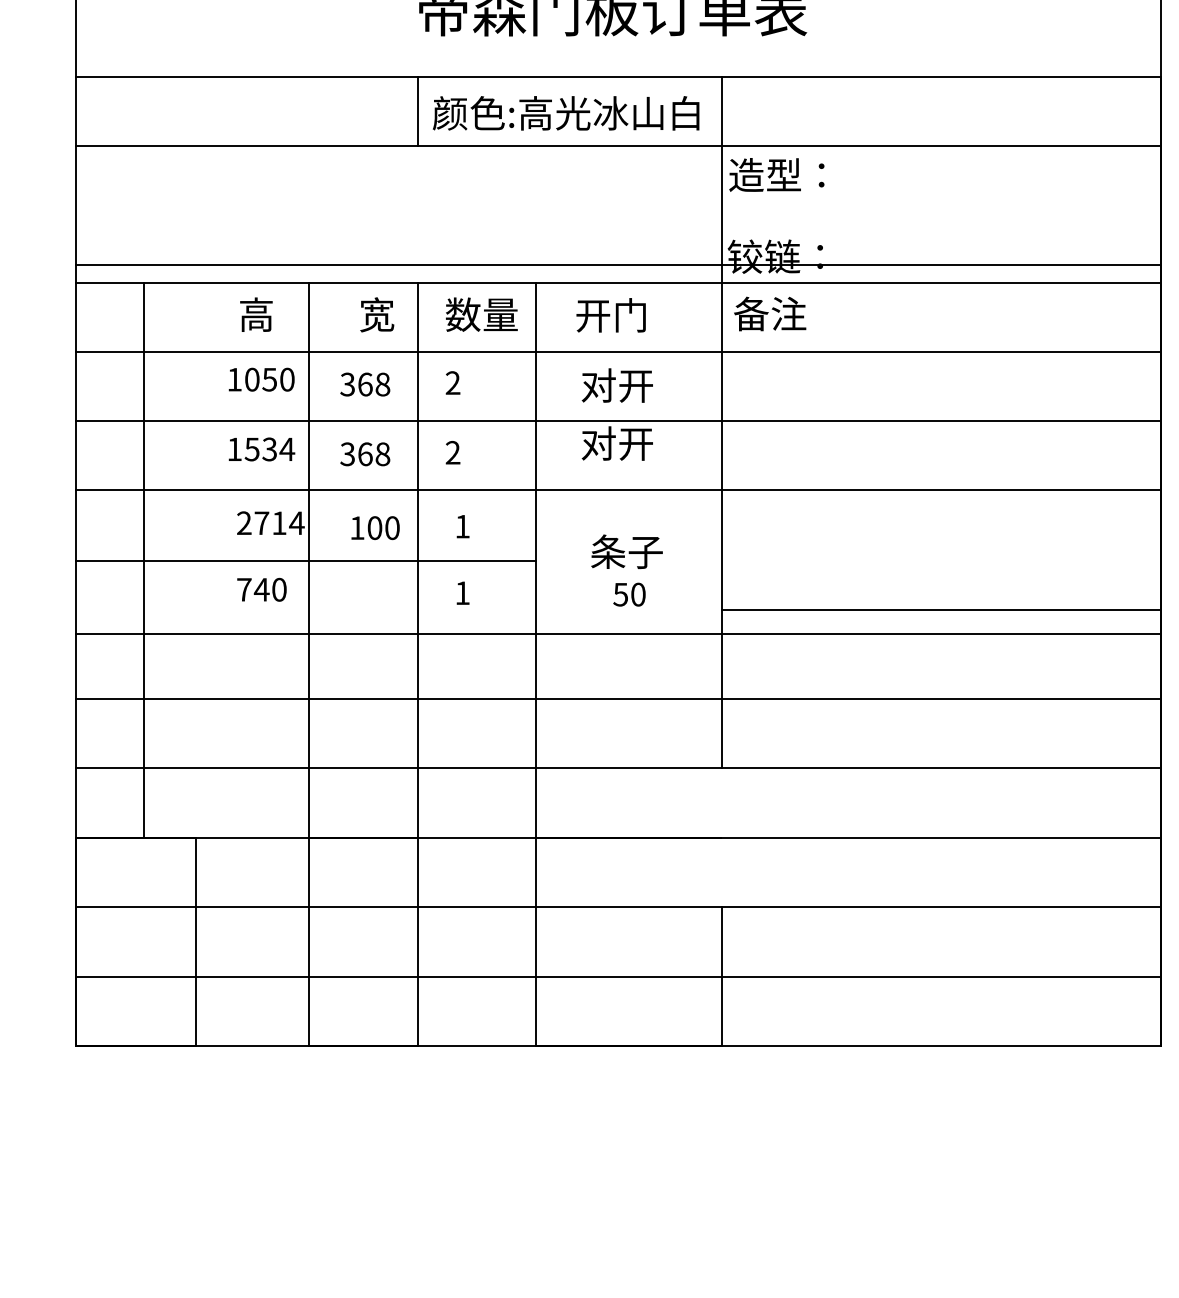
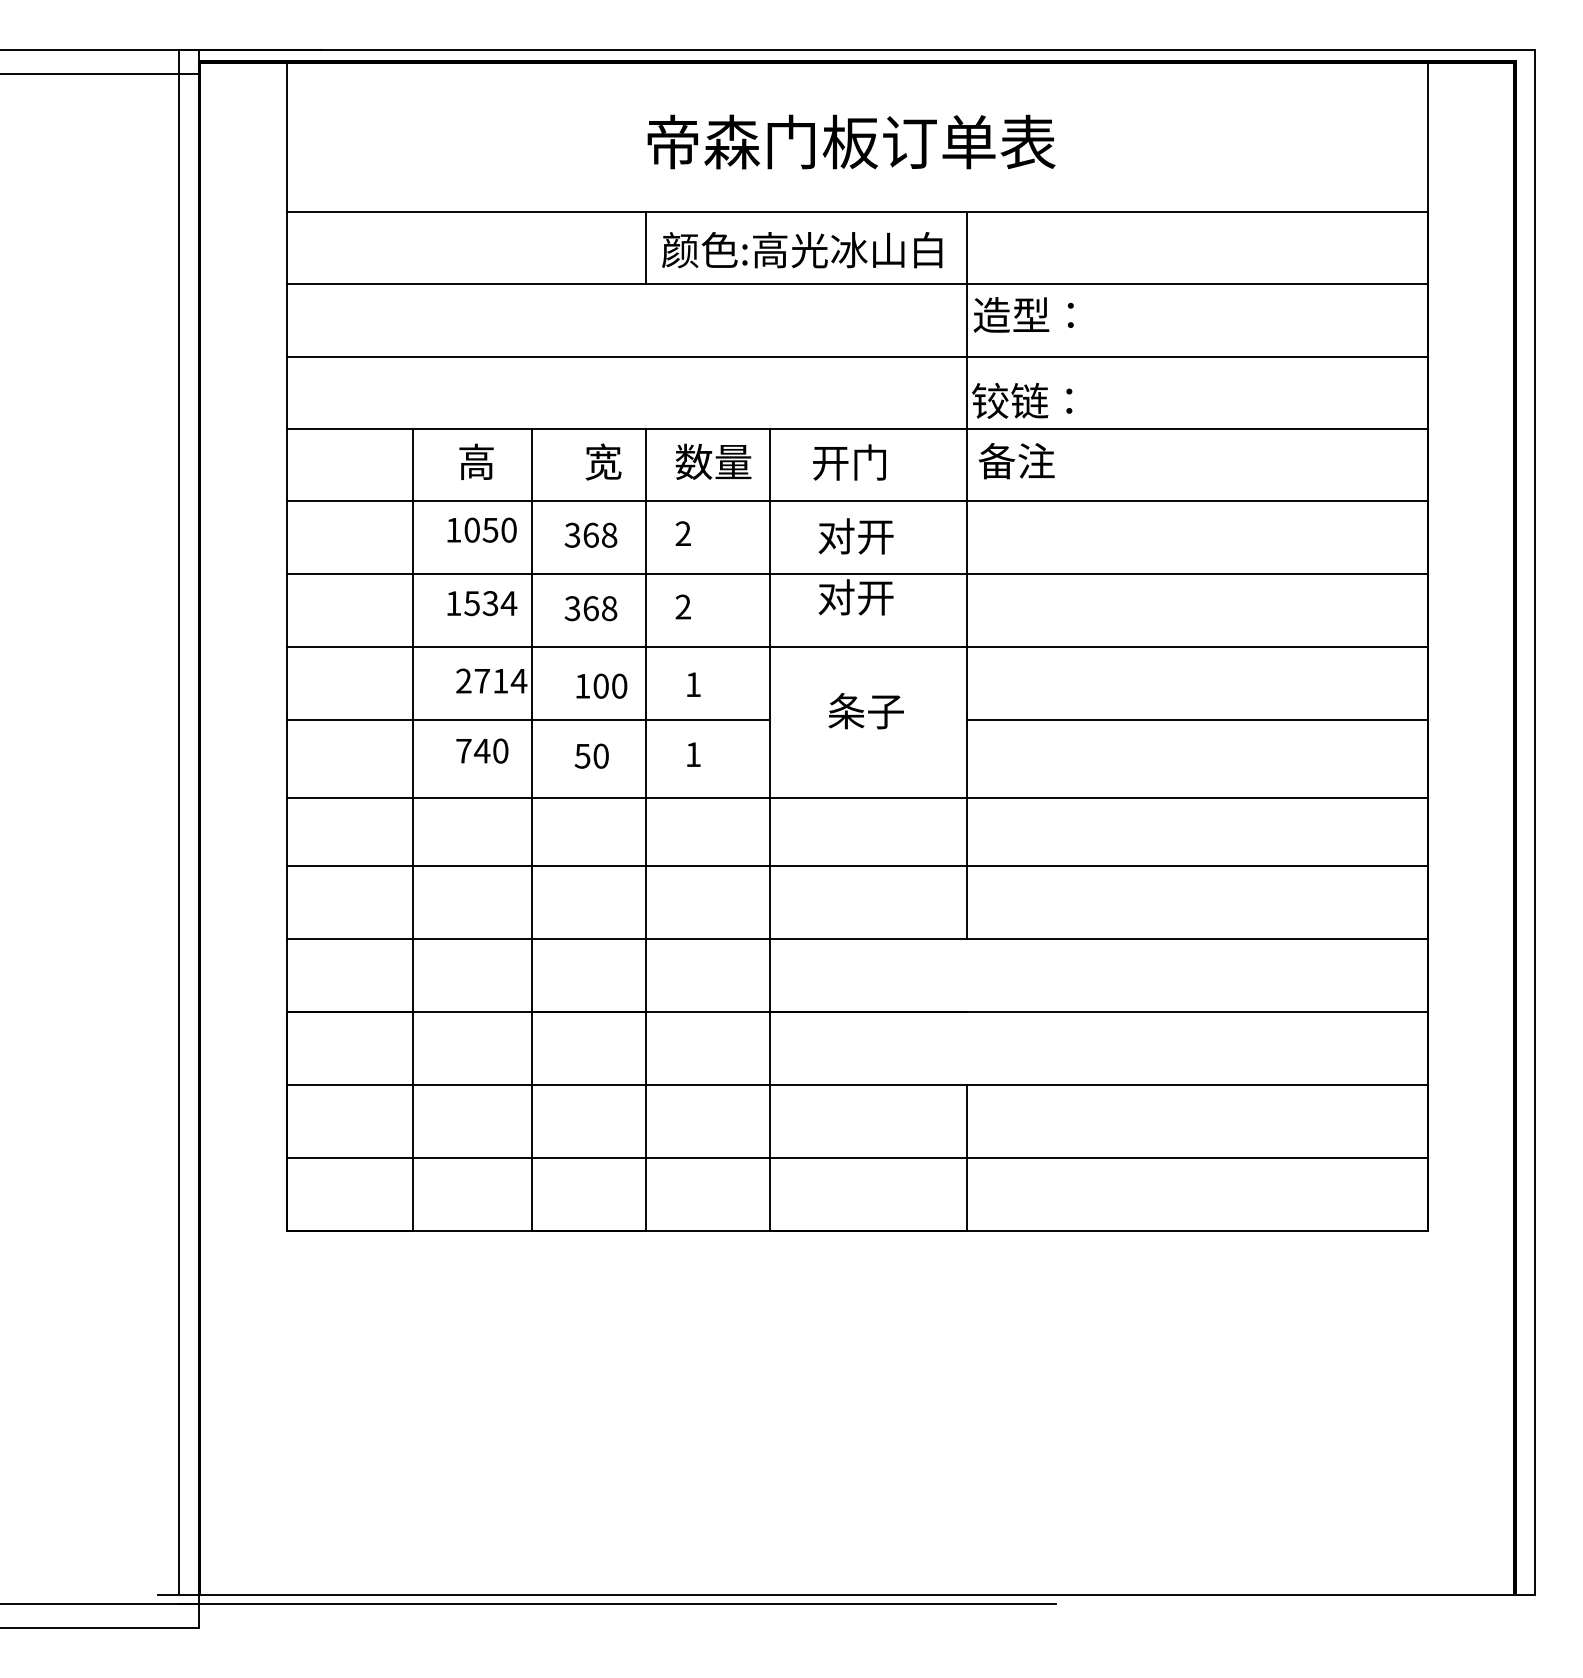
line: (617, 264) -> (856, 356), moved
line: (144, 560) -> (413, 720), moved
text: (629, 593) -> (591, 755), moved
line: (941, 610) -> (1196, 720), moved

